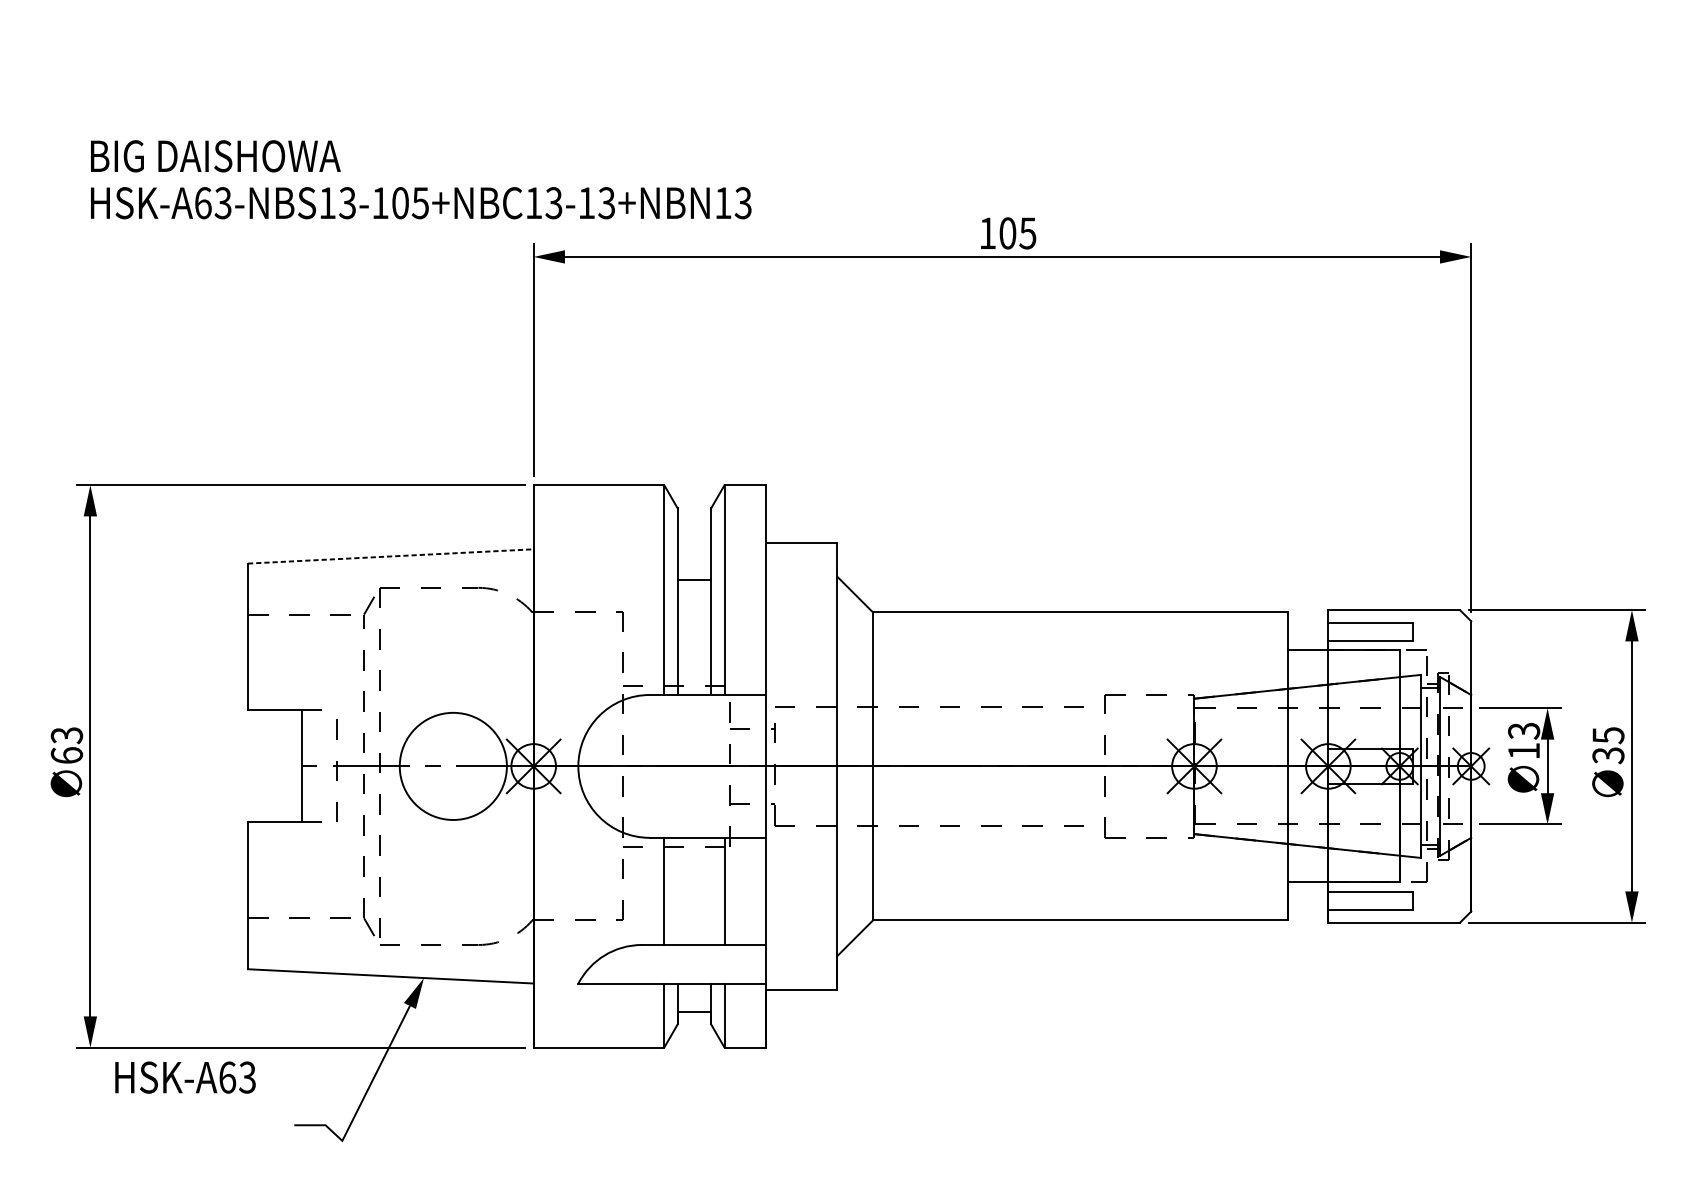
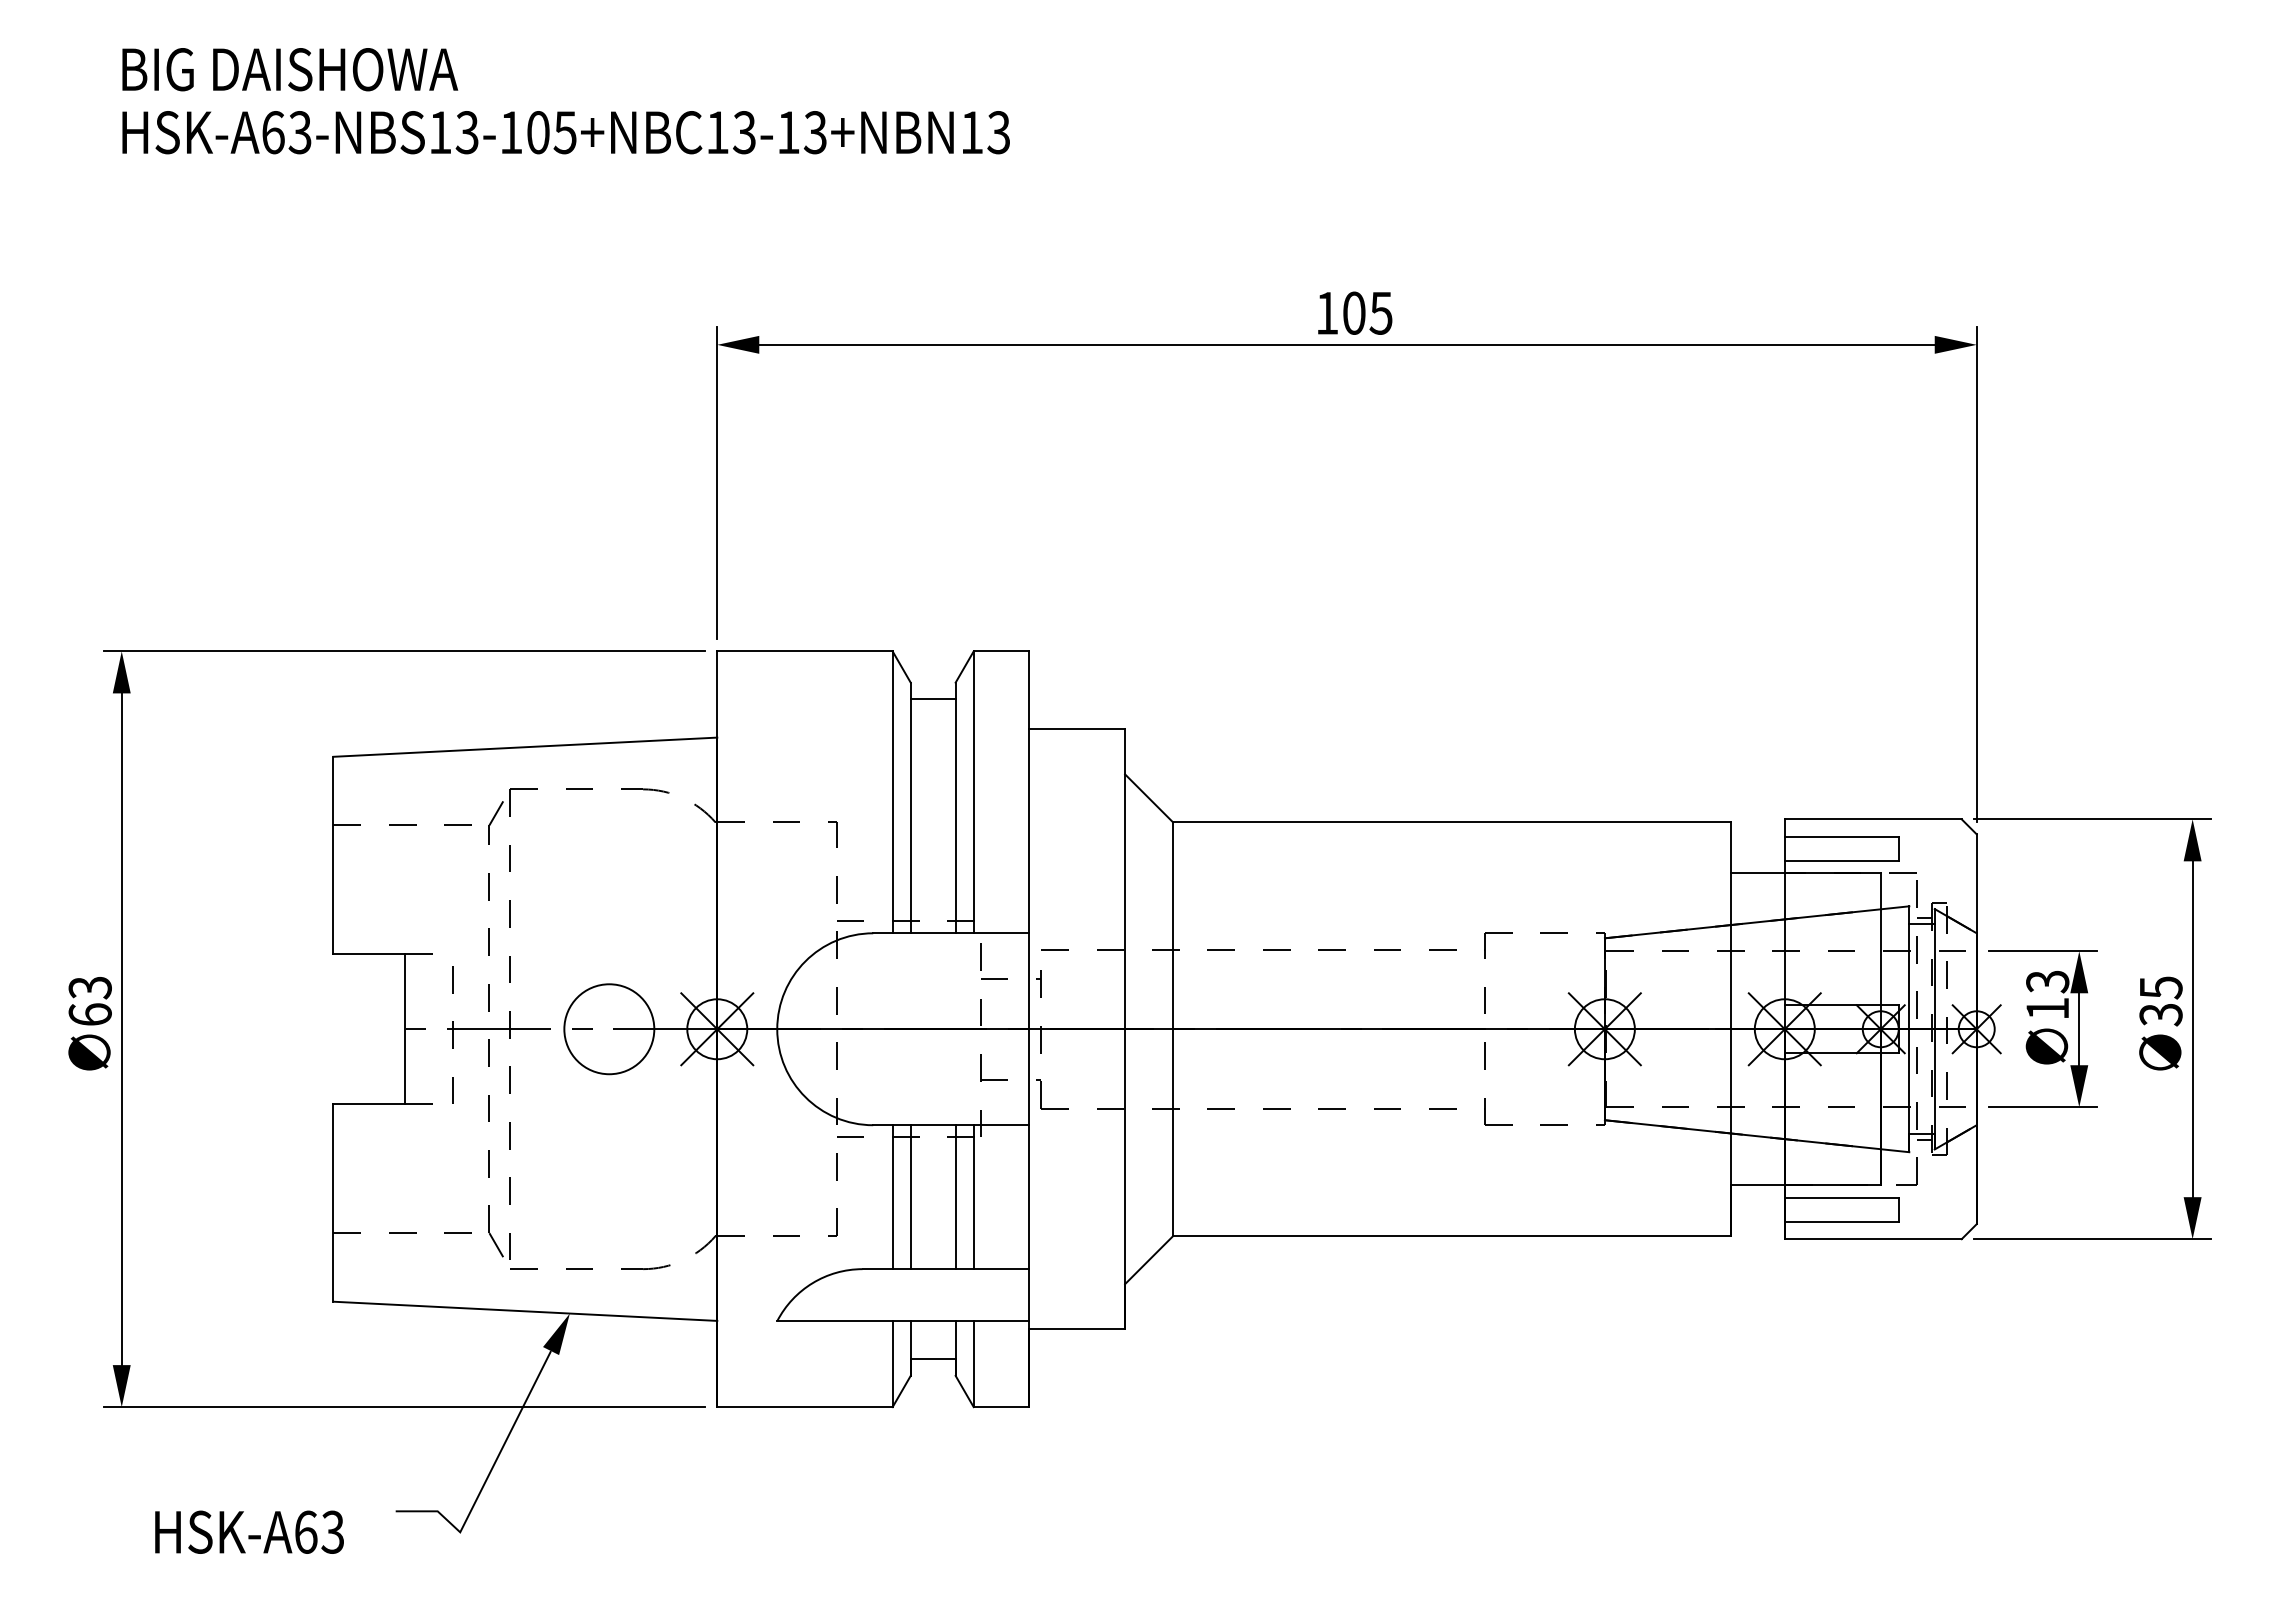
text: (420, 180) -> (565, 101), moved
line: (390, 556) -> (525, 747), dashed -> solid
line: (693, 580) -> (932, 699), moved
circle: (453, 766) -> (609, 1029), size x0.62
line: (677, 891) -> (910, 1197), added
line: (711, 891) -> (955, 1197), added
text: (185, 1077) -> (249, 1531), moved

